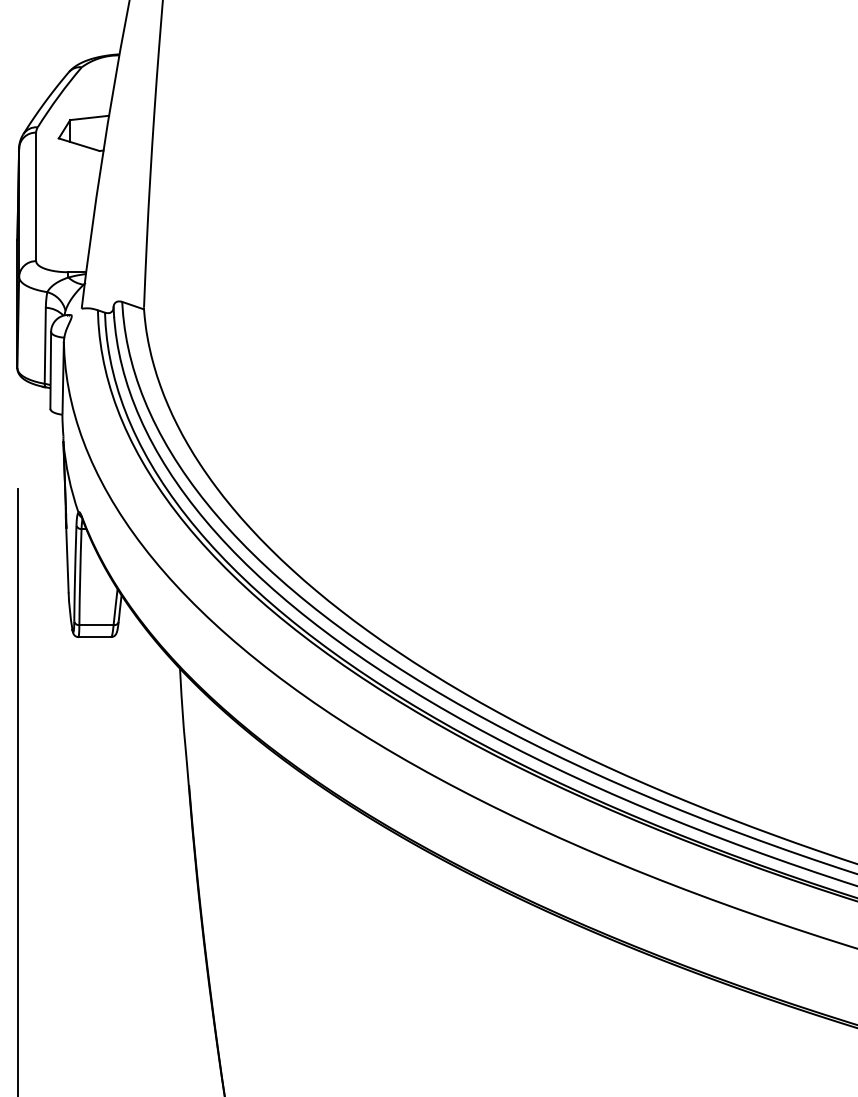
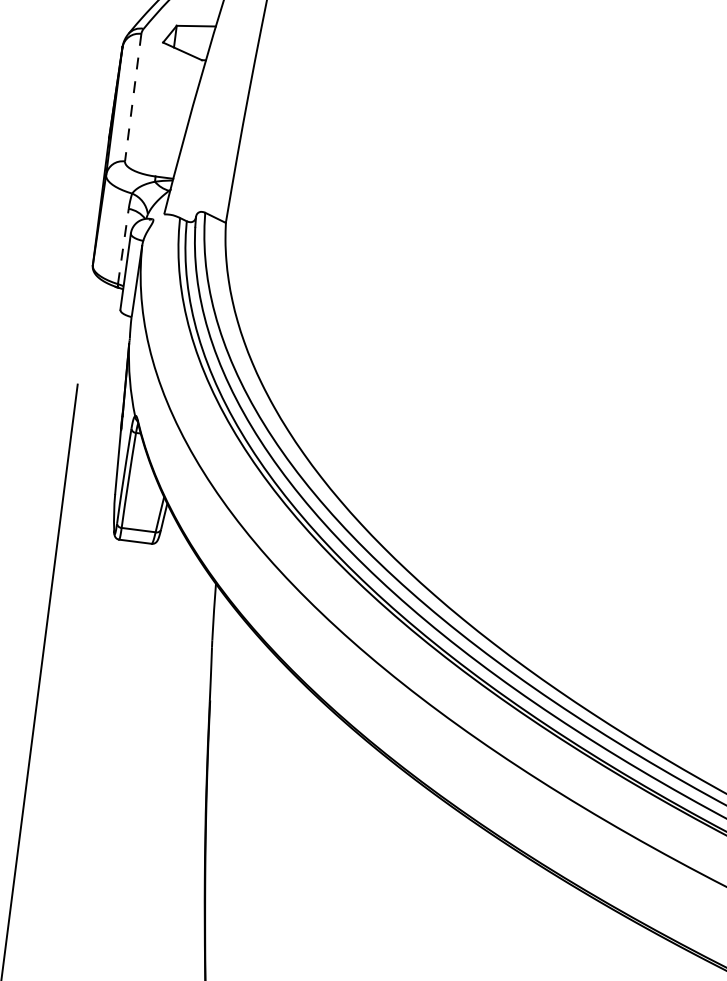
line: (36, 197) -> (133, 98), solid -> dashed
line: (45, 345) -> (123, 246), solid -> dashed

